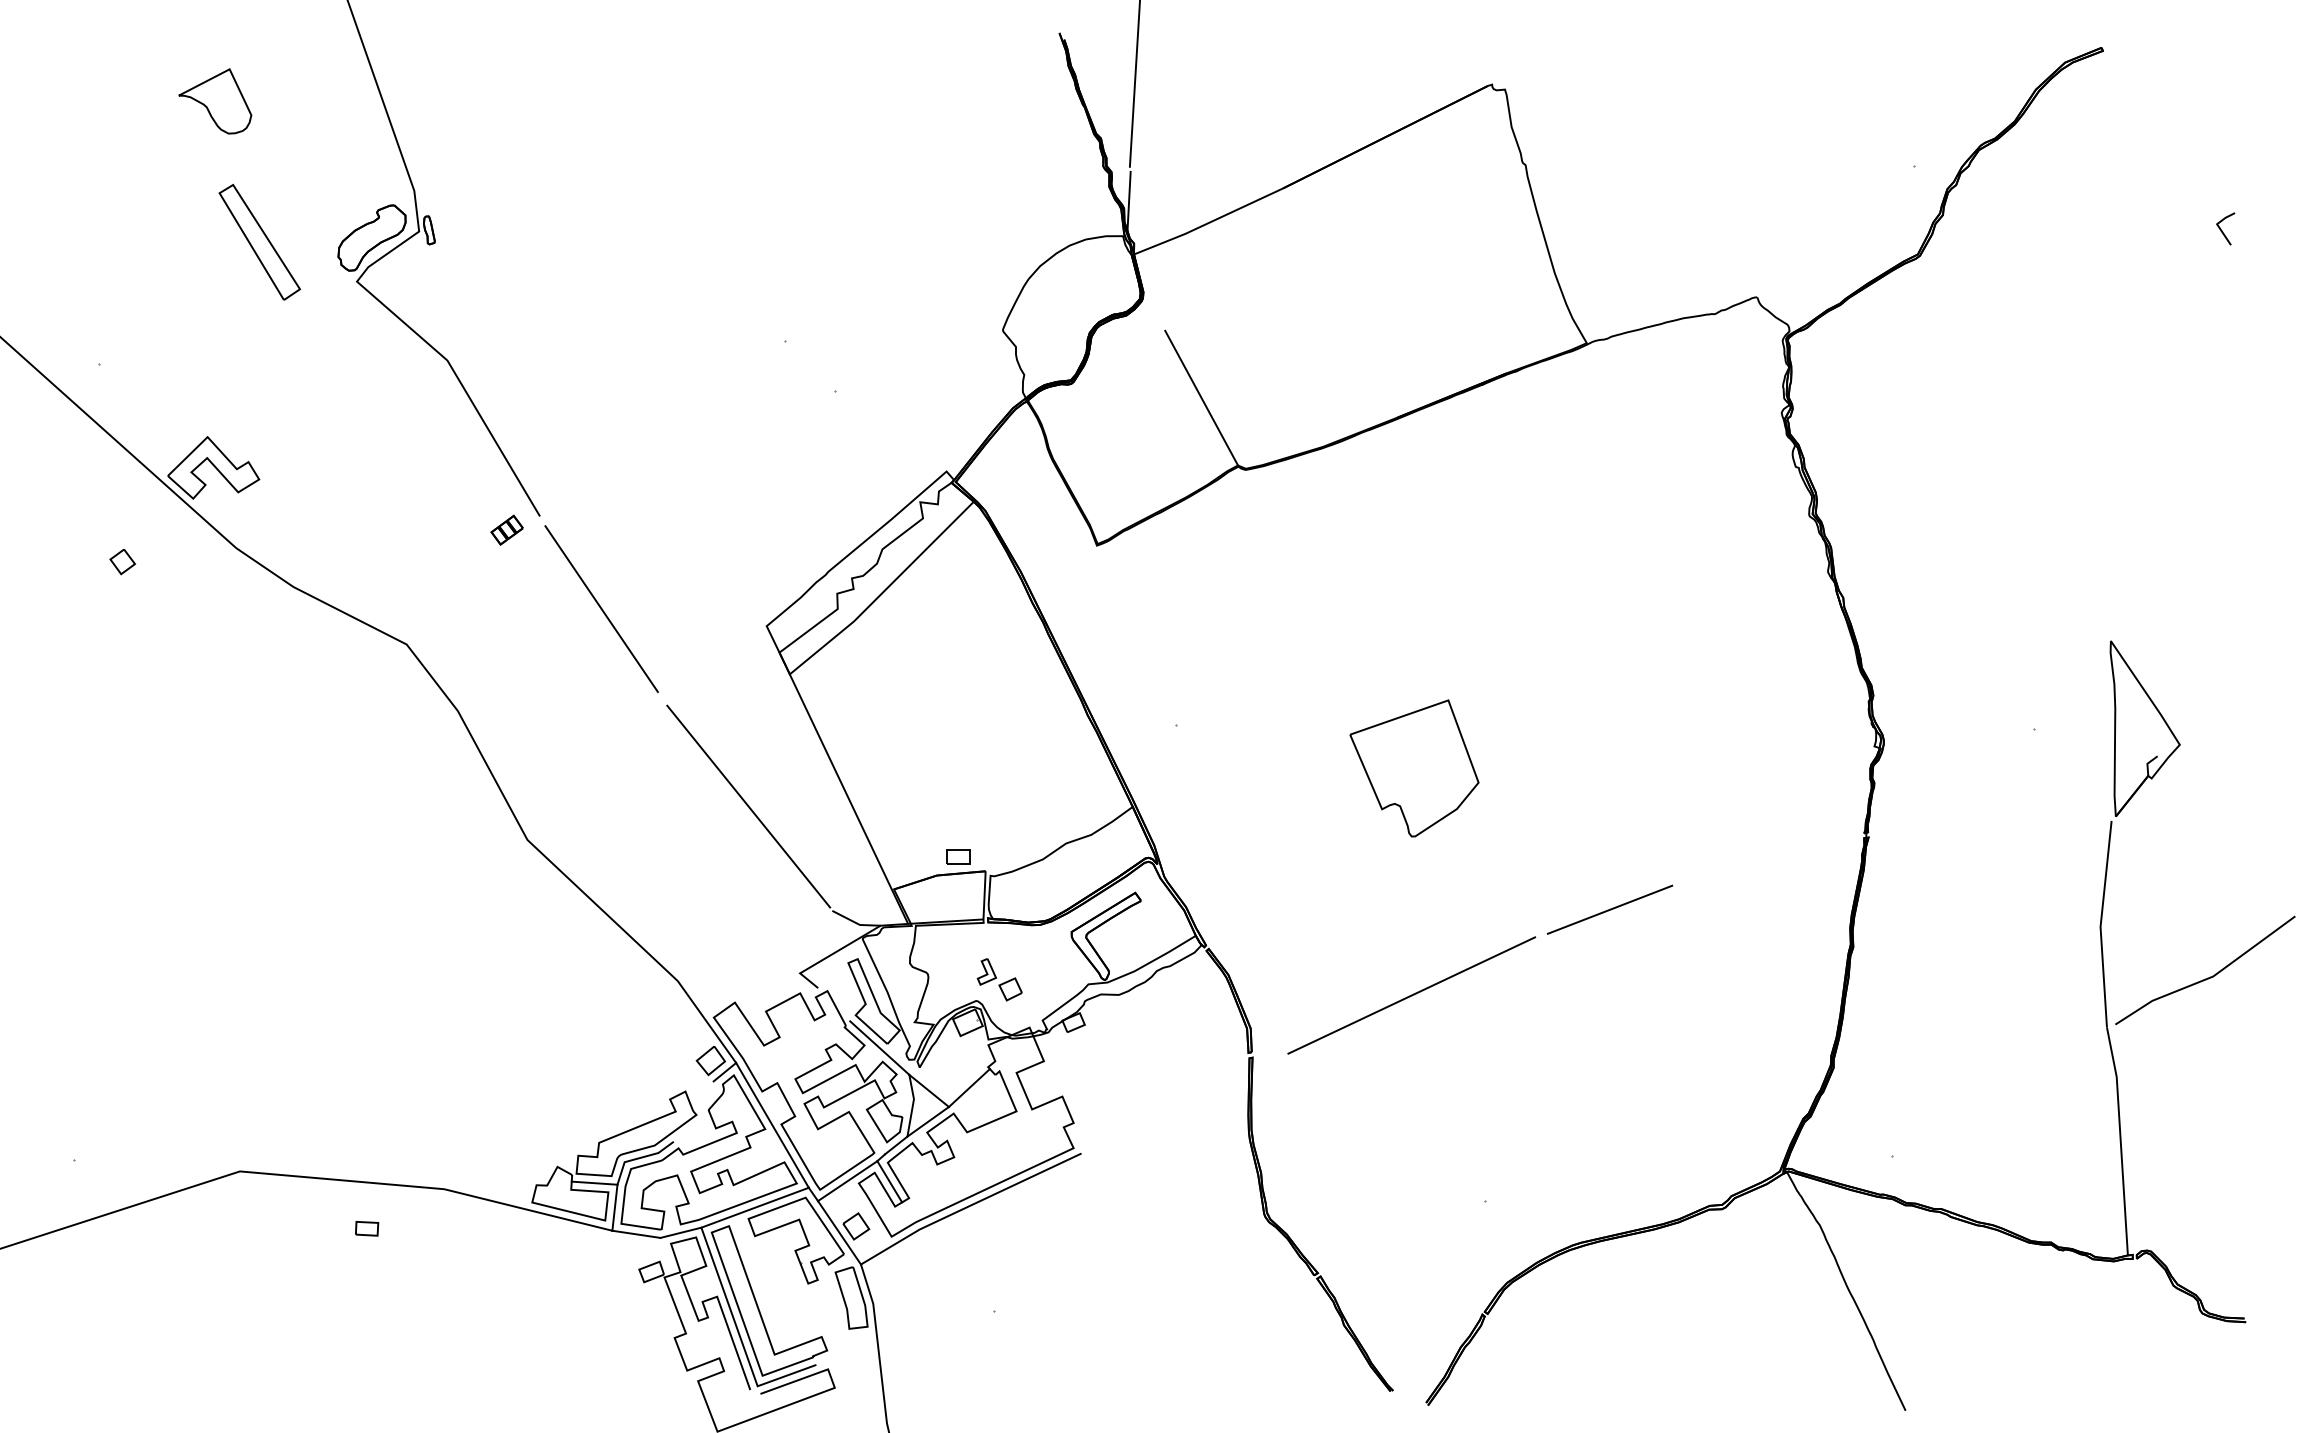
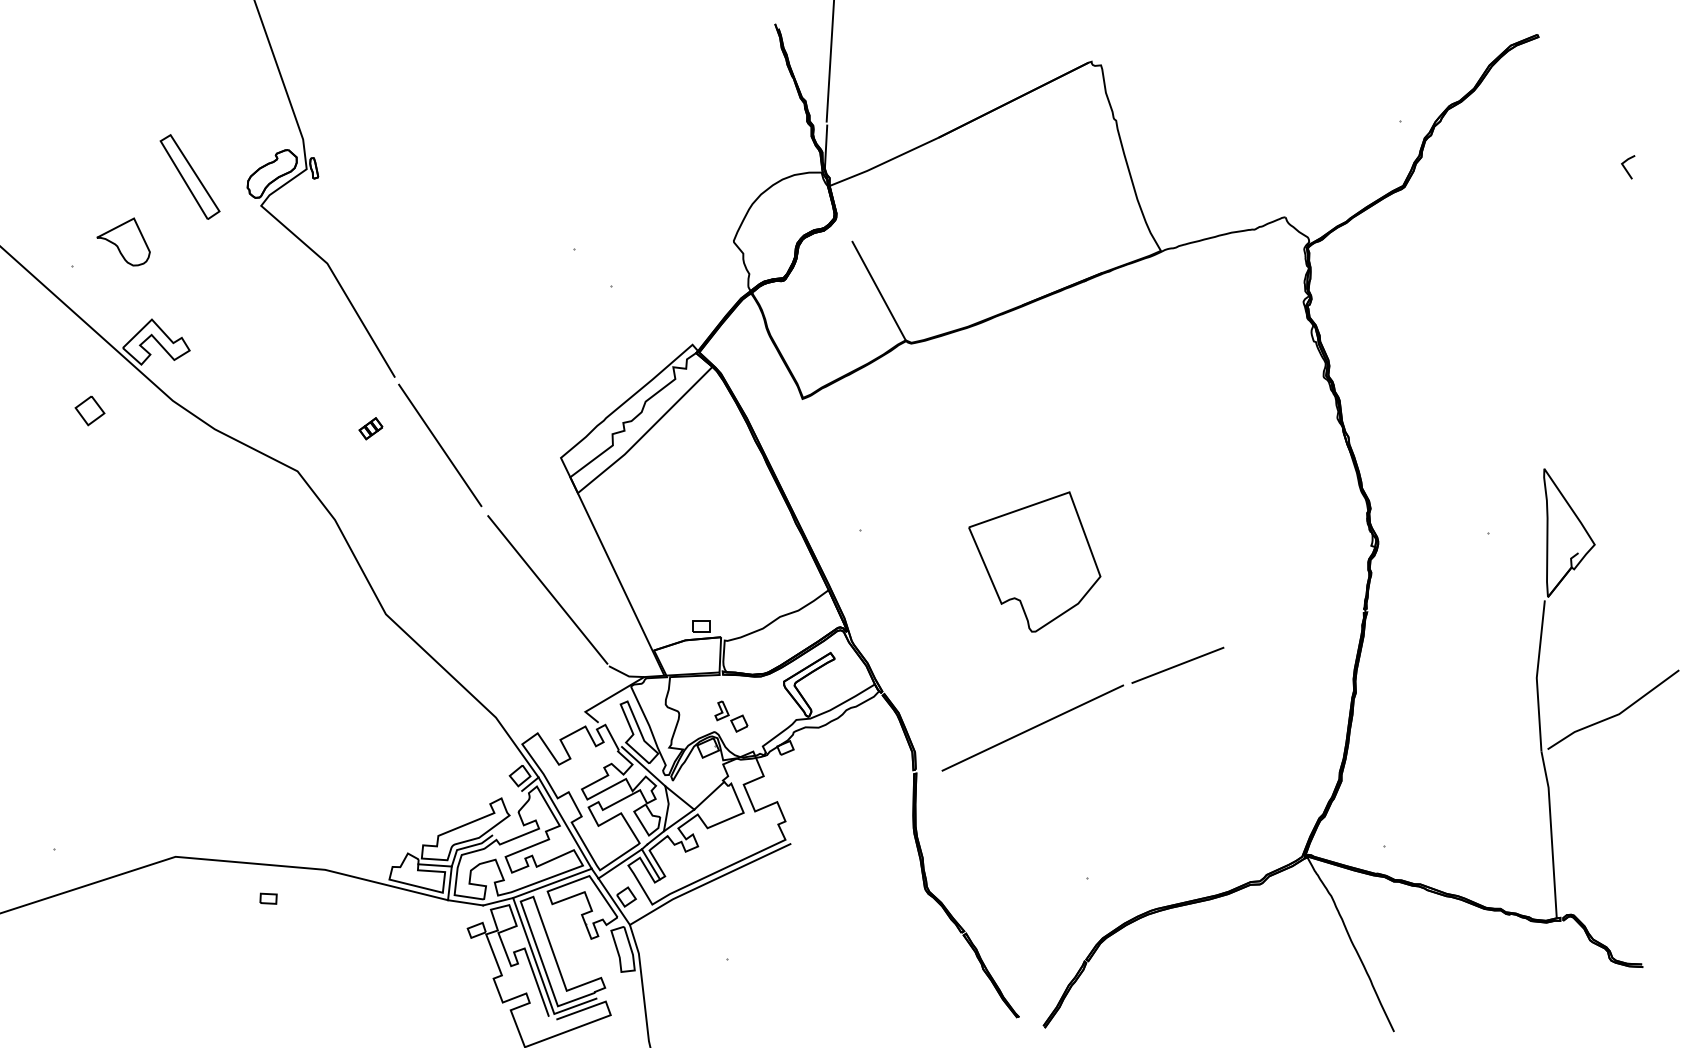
part: (215, 100) -> (123, 241), moved
part: (506, 529) -> (370, 428), moved
part: (122, 561) -> (89, 410), size x1.6
part: (1413, 767) -> (1034, 561), size x1.4

